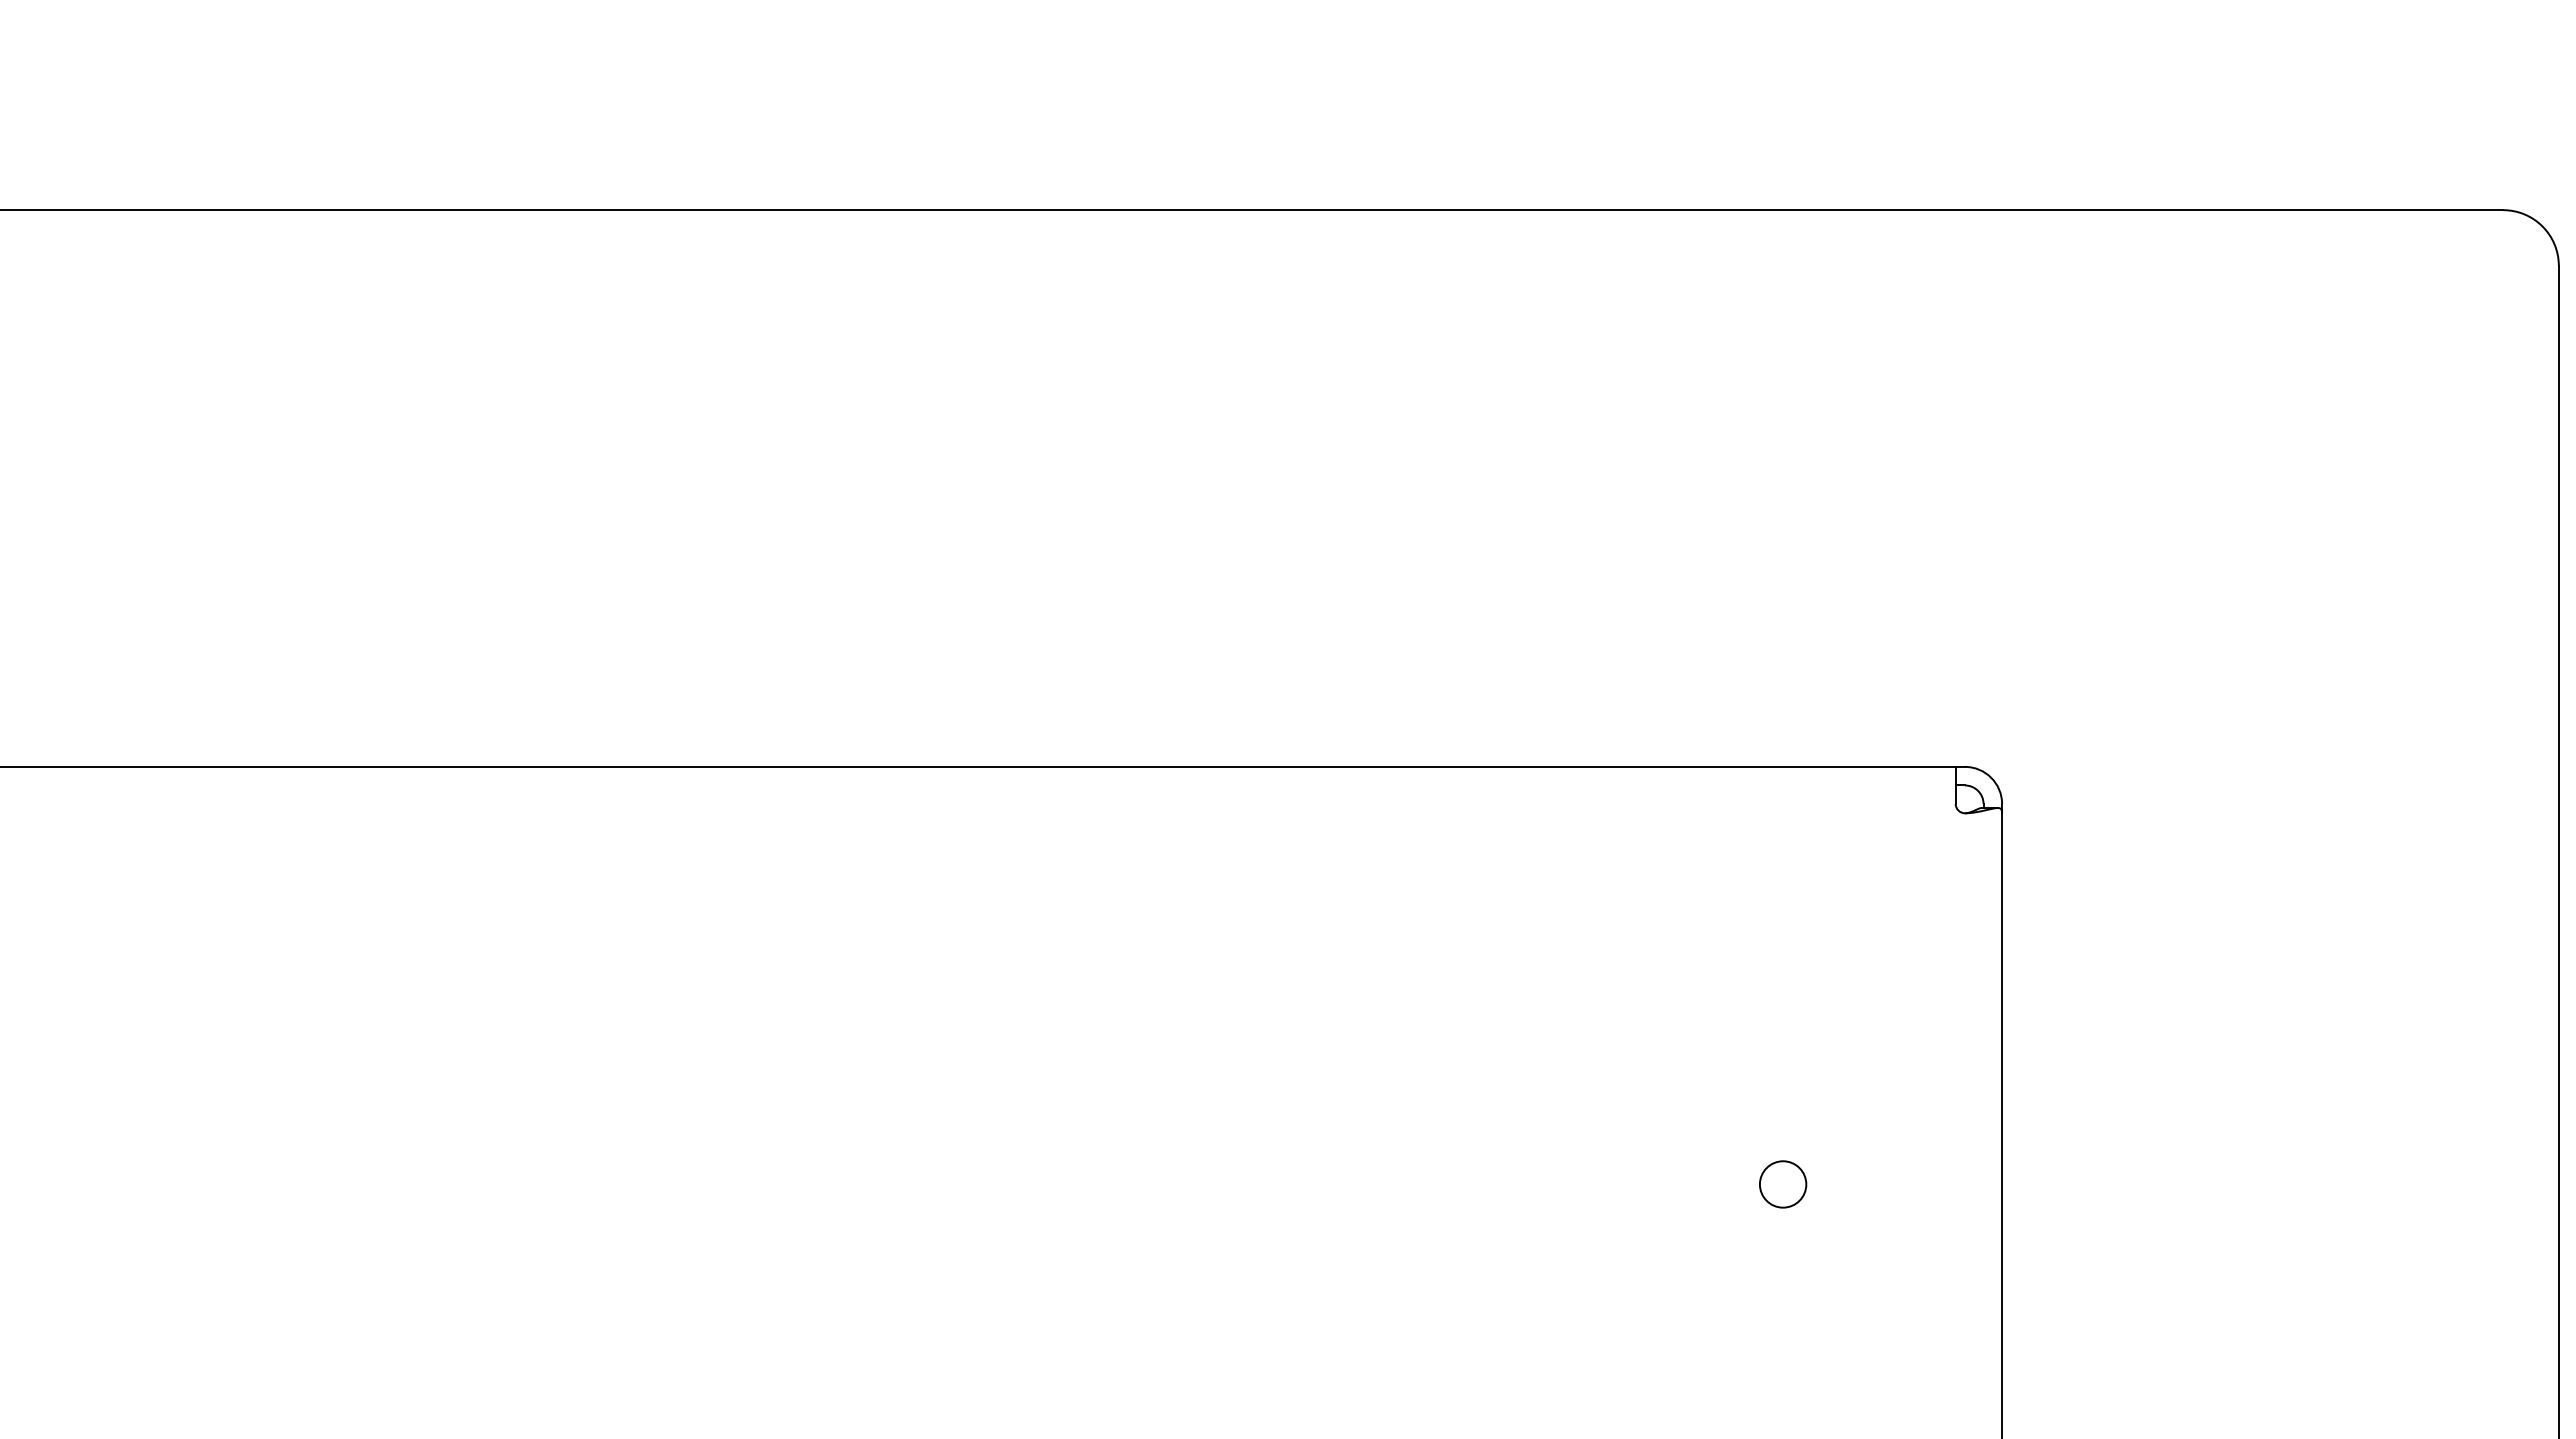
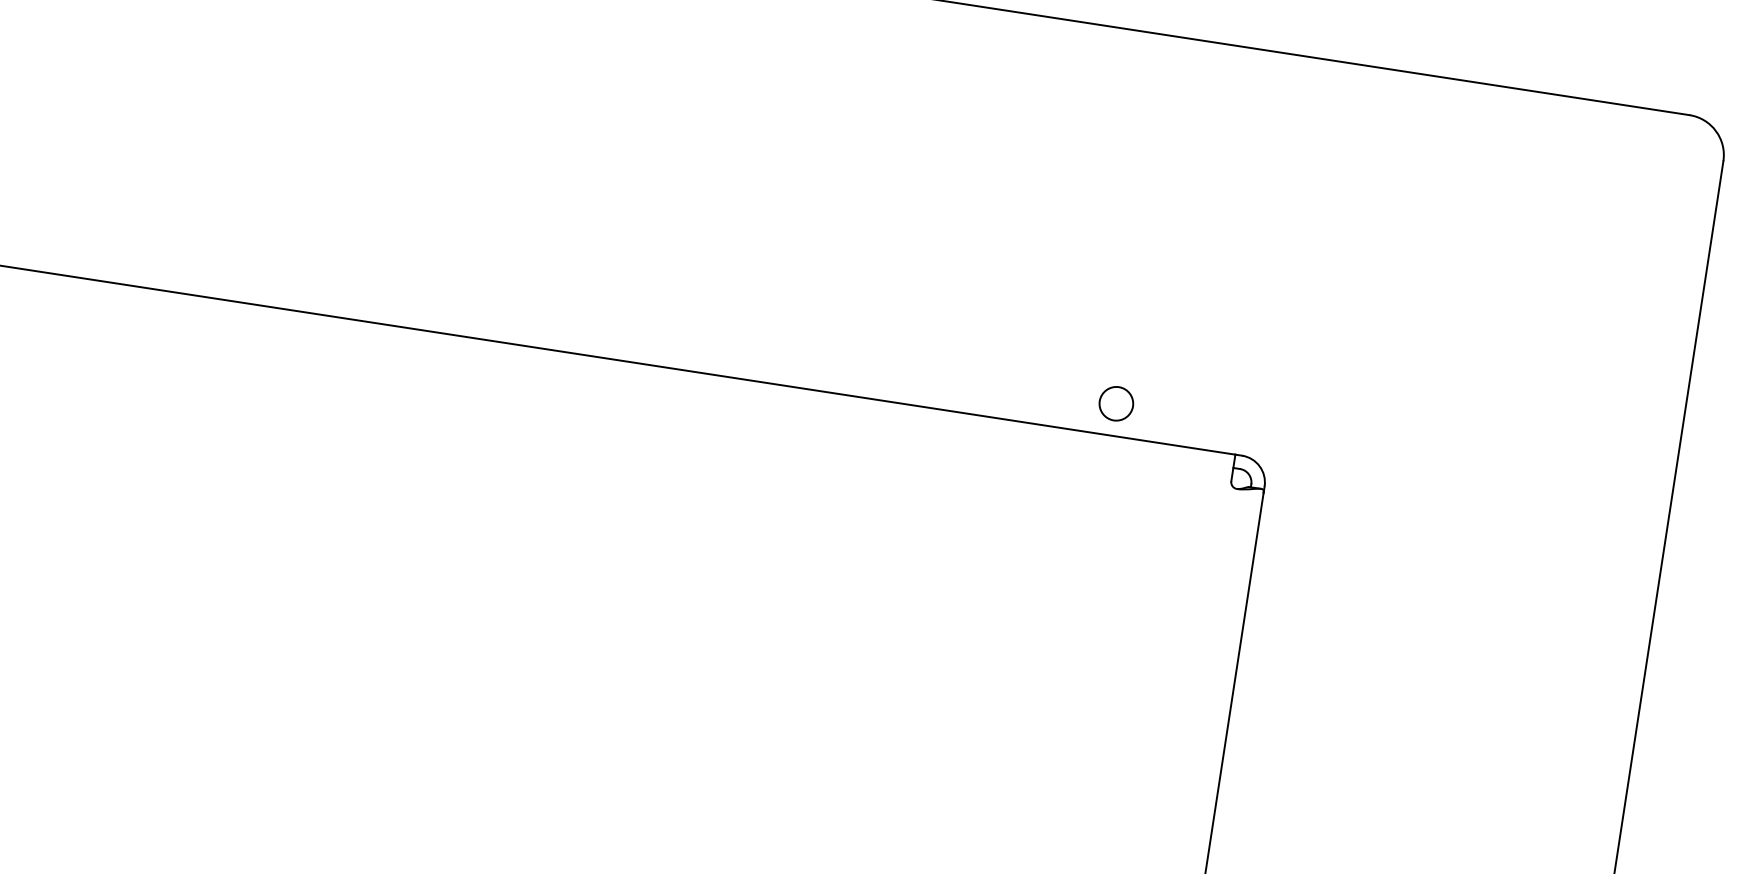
circle: (1783, 1184) -> (1116, 403), moved

